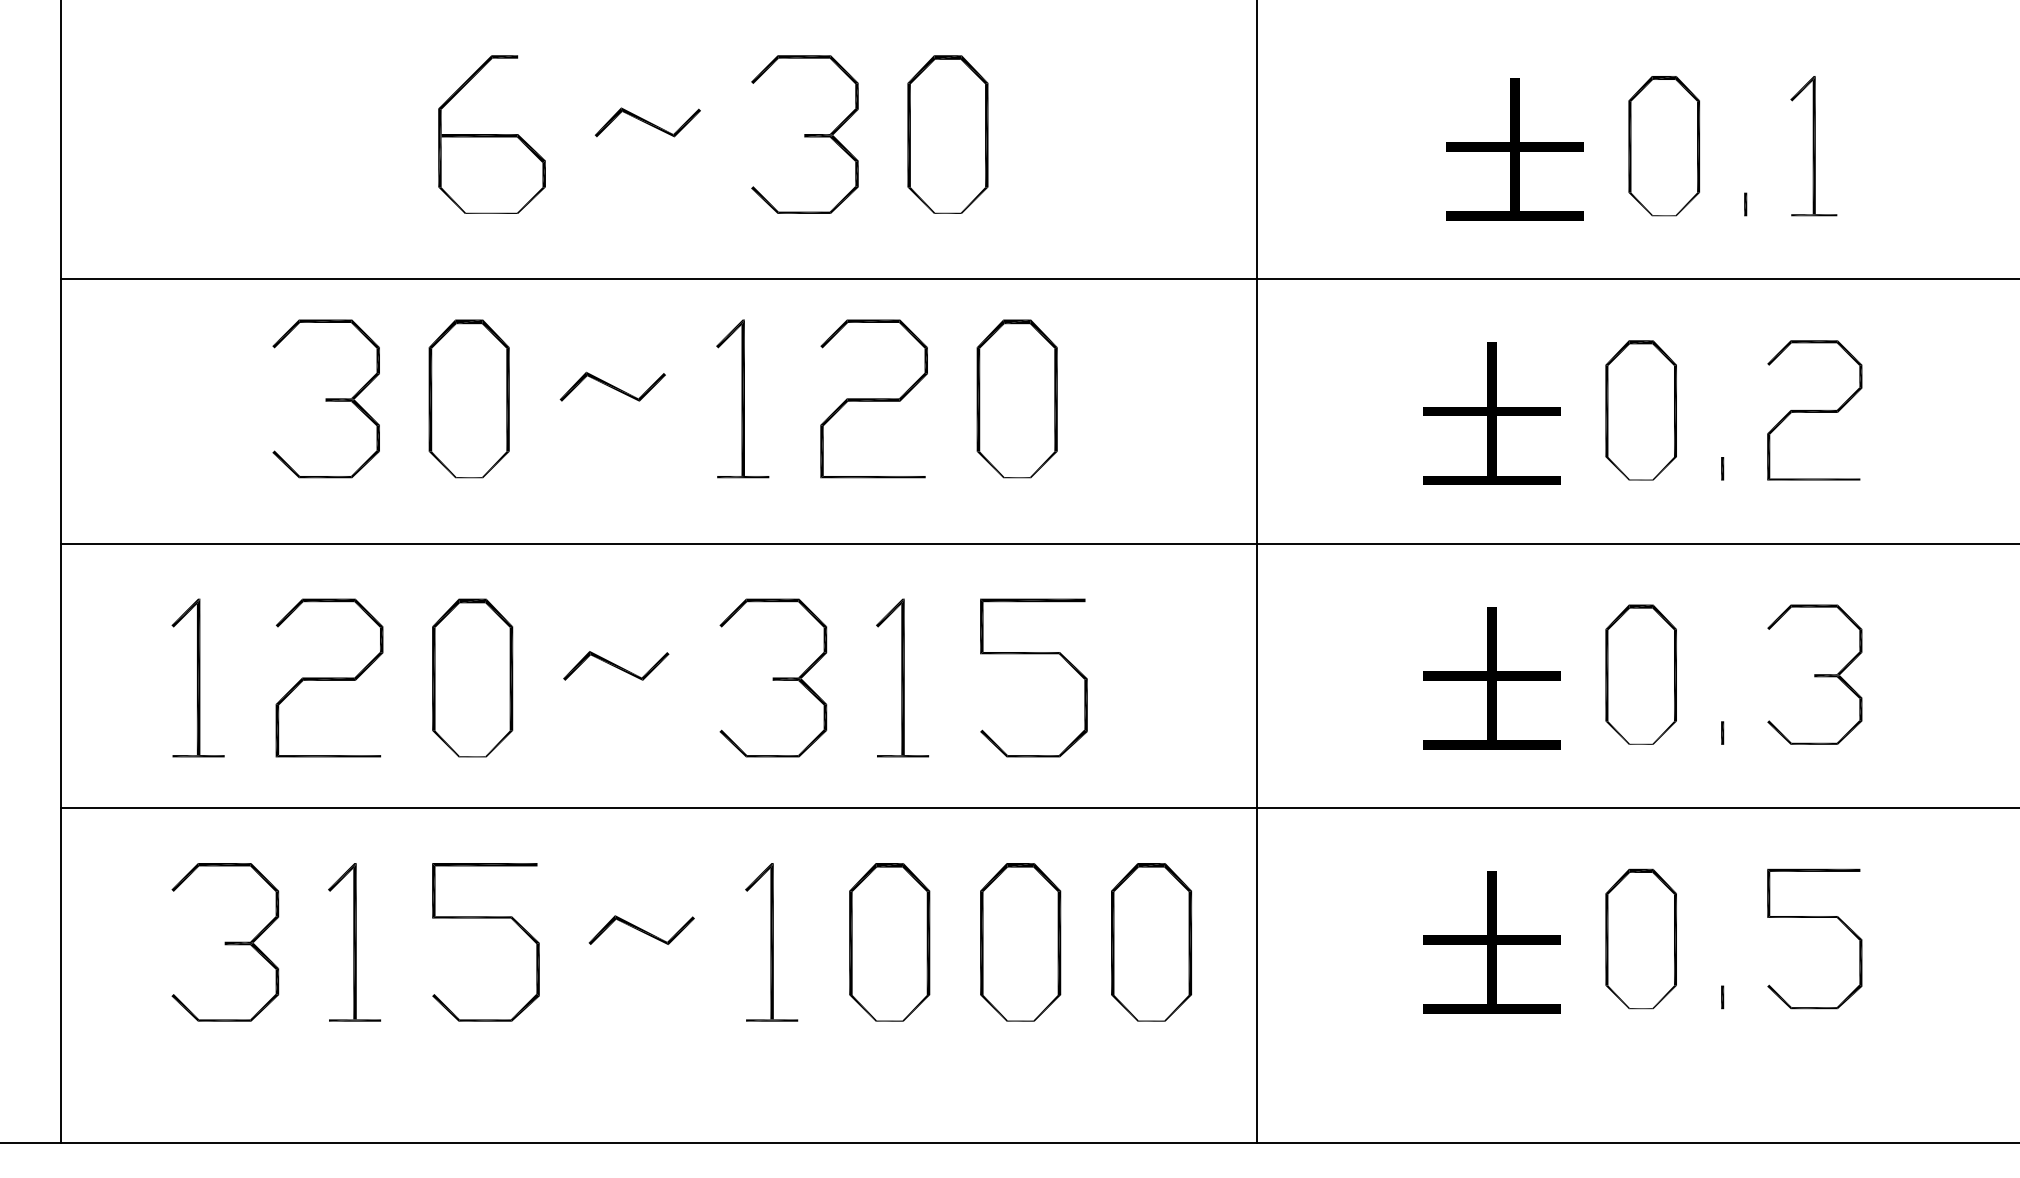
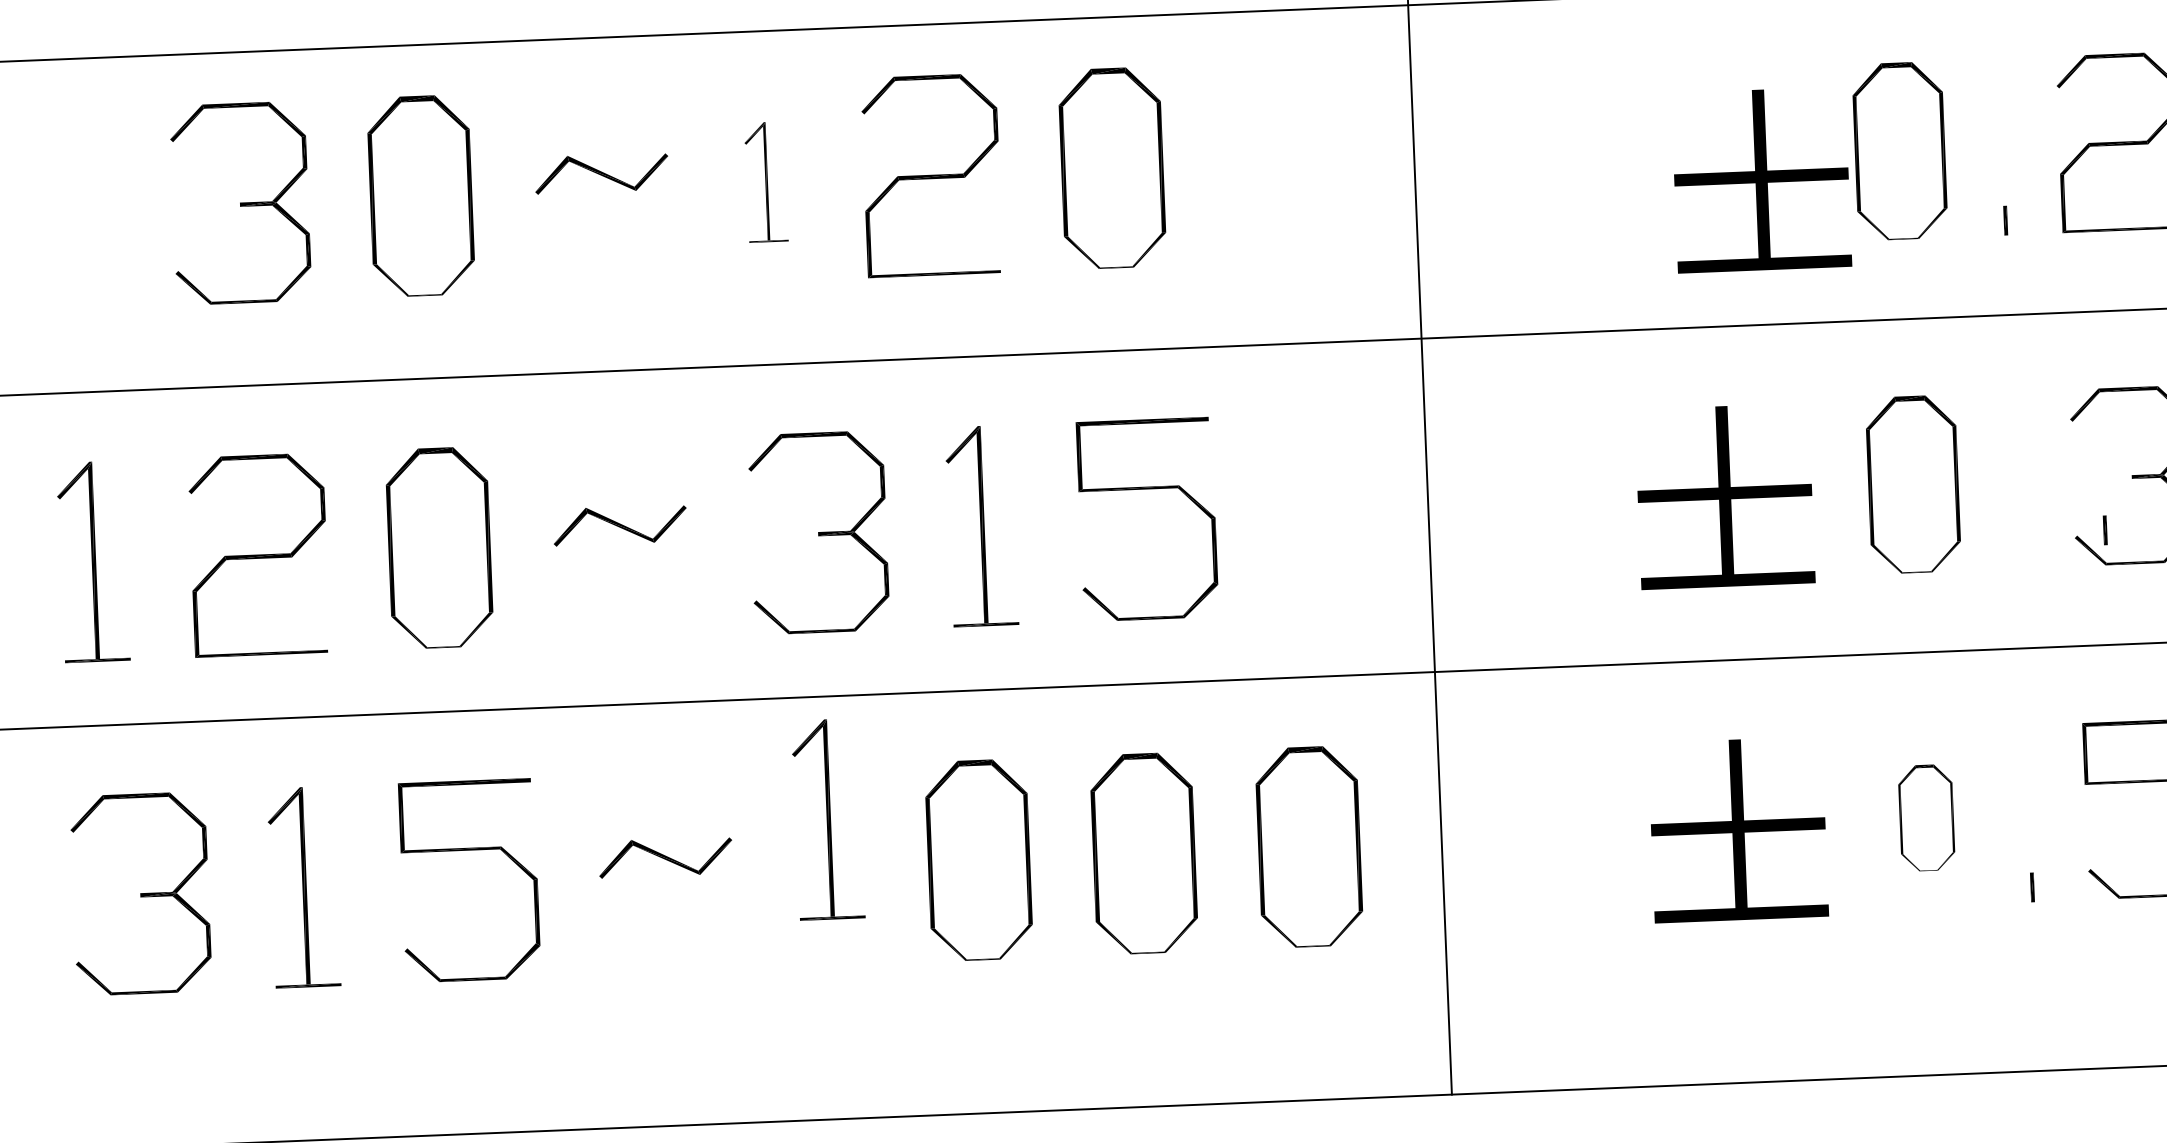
part: (742, 398) -> (765, 181), size x0.6
part: (1491, 413) -> (1761, 179), moved
line: (1722, 732) -> (2105, 529), moved
part: (1640, 938) -> (1925, 817), size x0.6
part: (771, 942) -> (828, 819), moved

